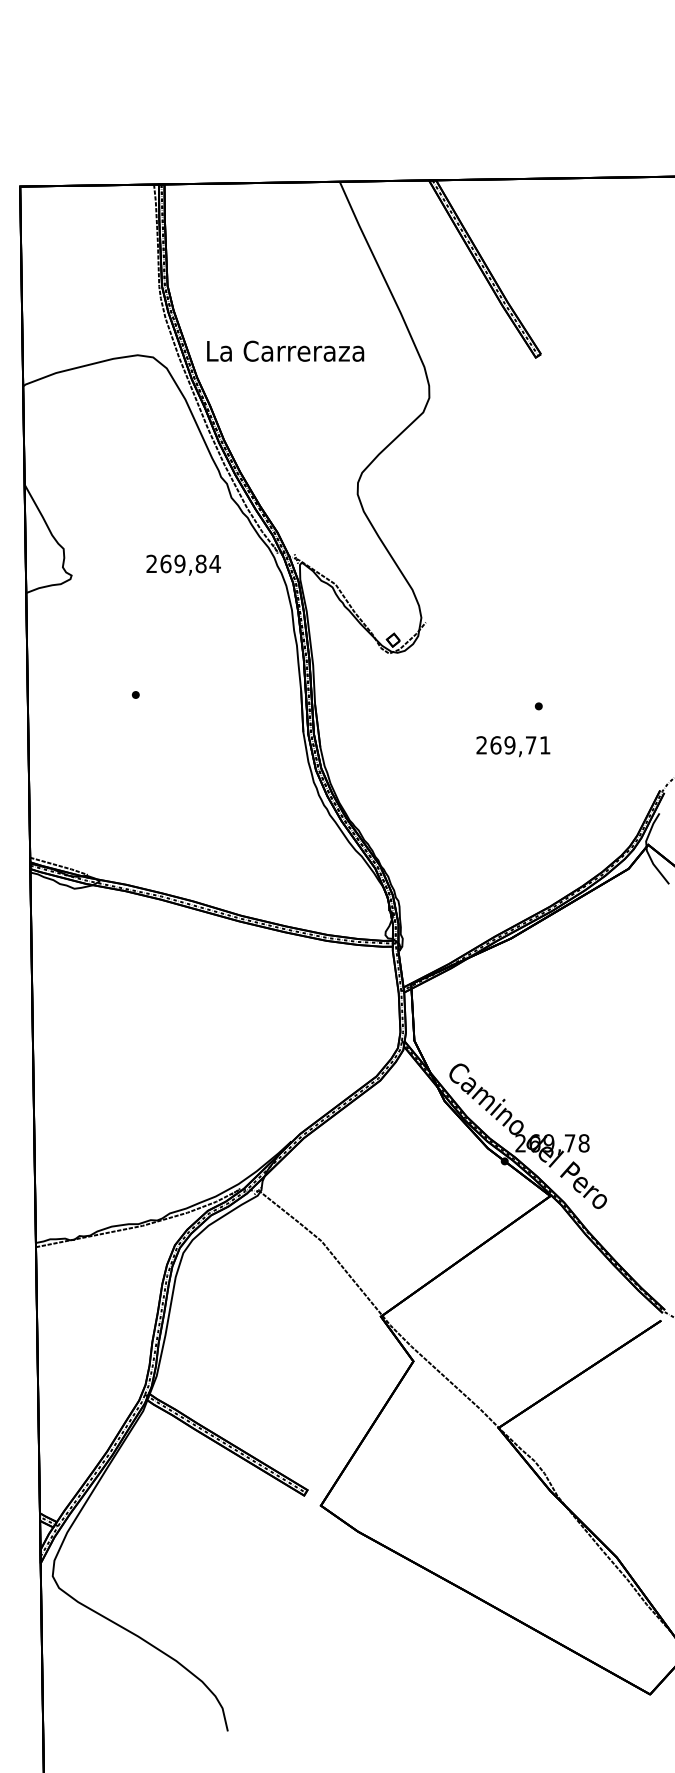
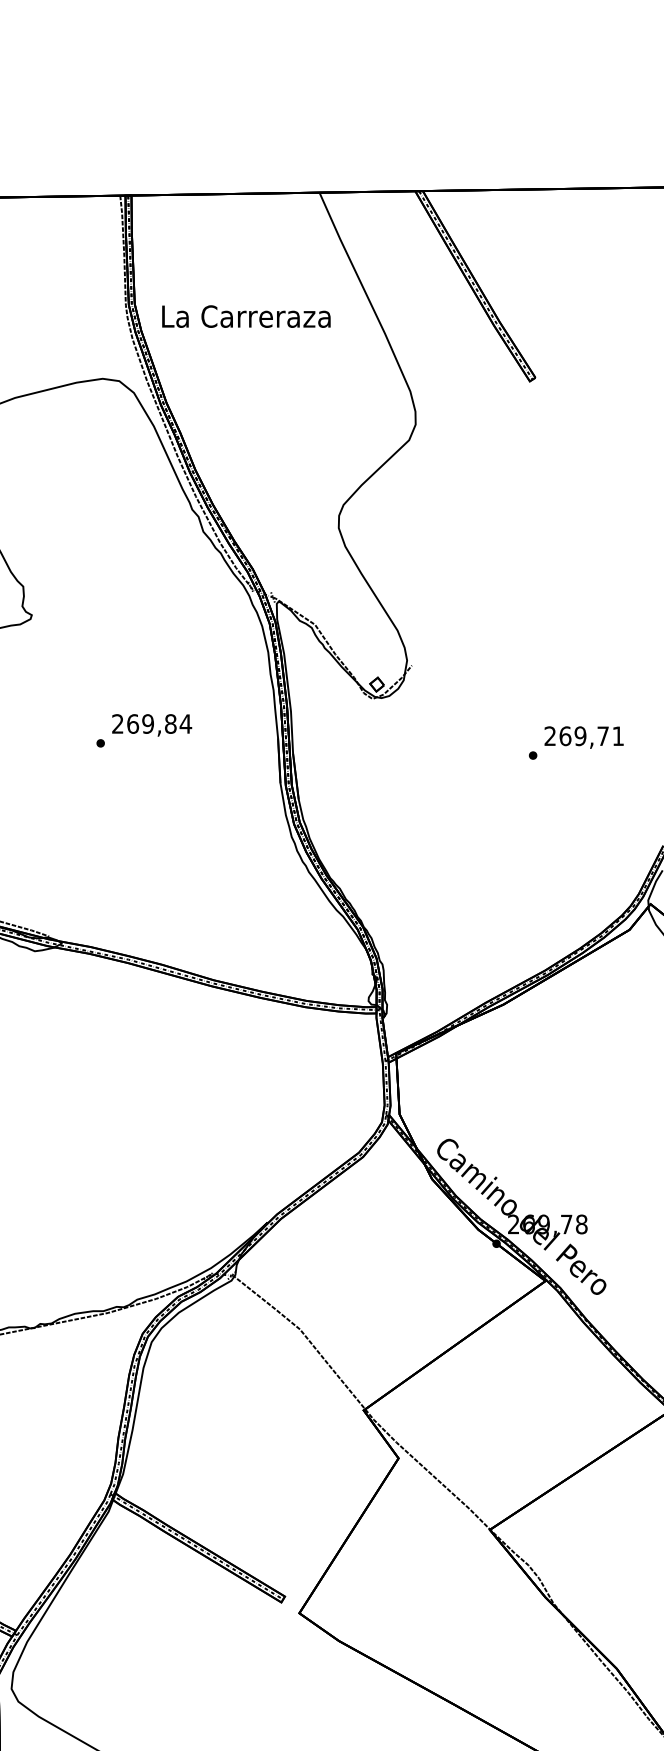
text: (285, 350) -> (246, 315), moved
text: (183, 564) -> (151, 724), moved
text: (513, 746) -> (584, 737), moved

